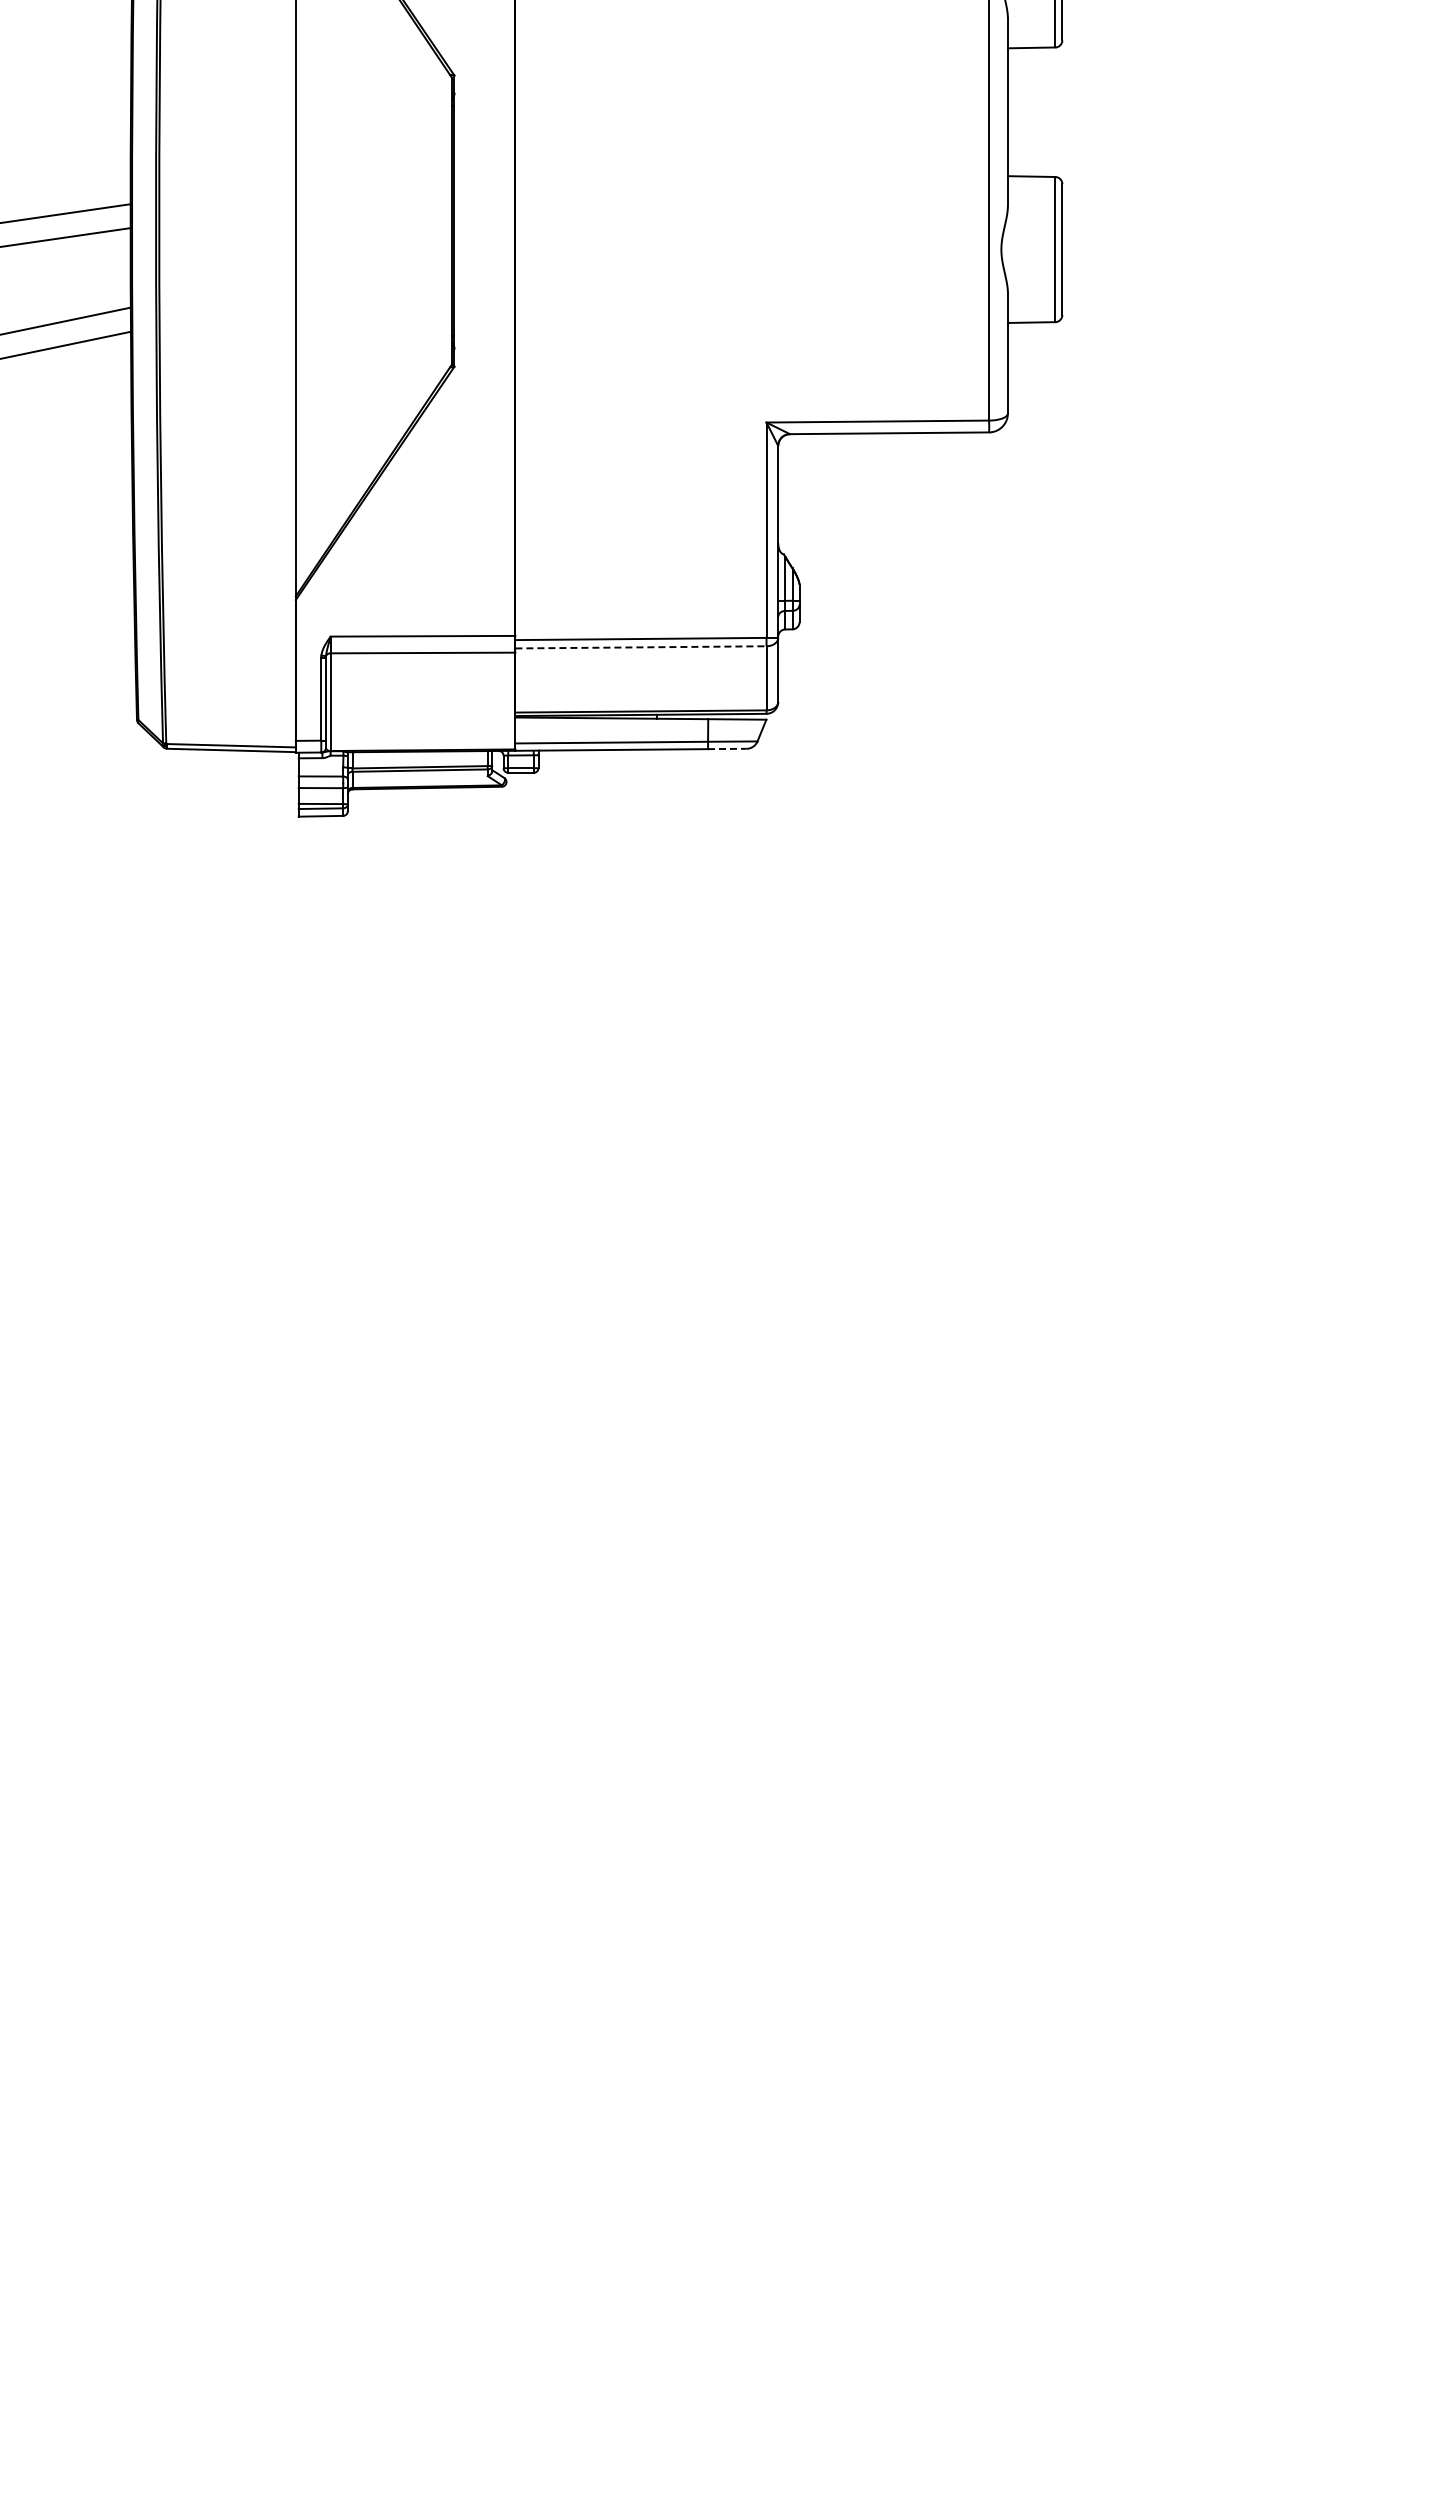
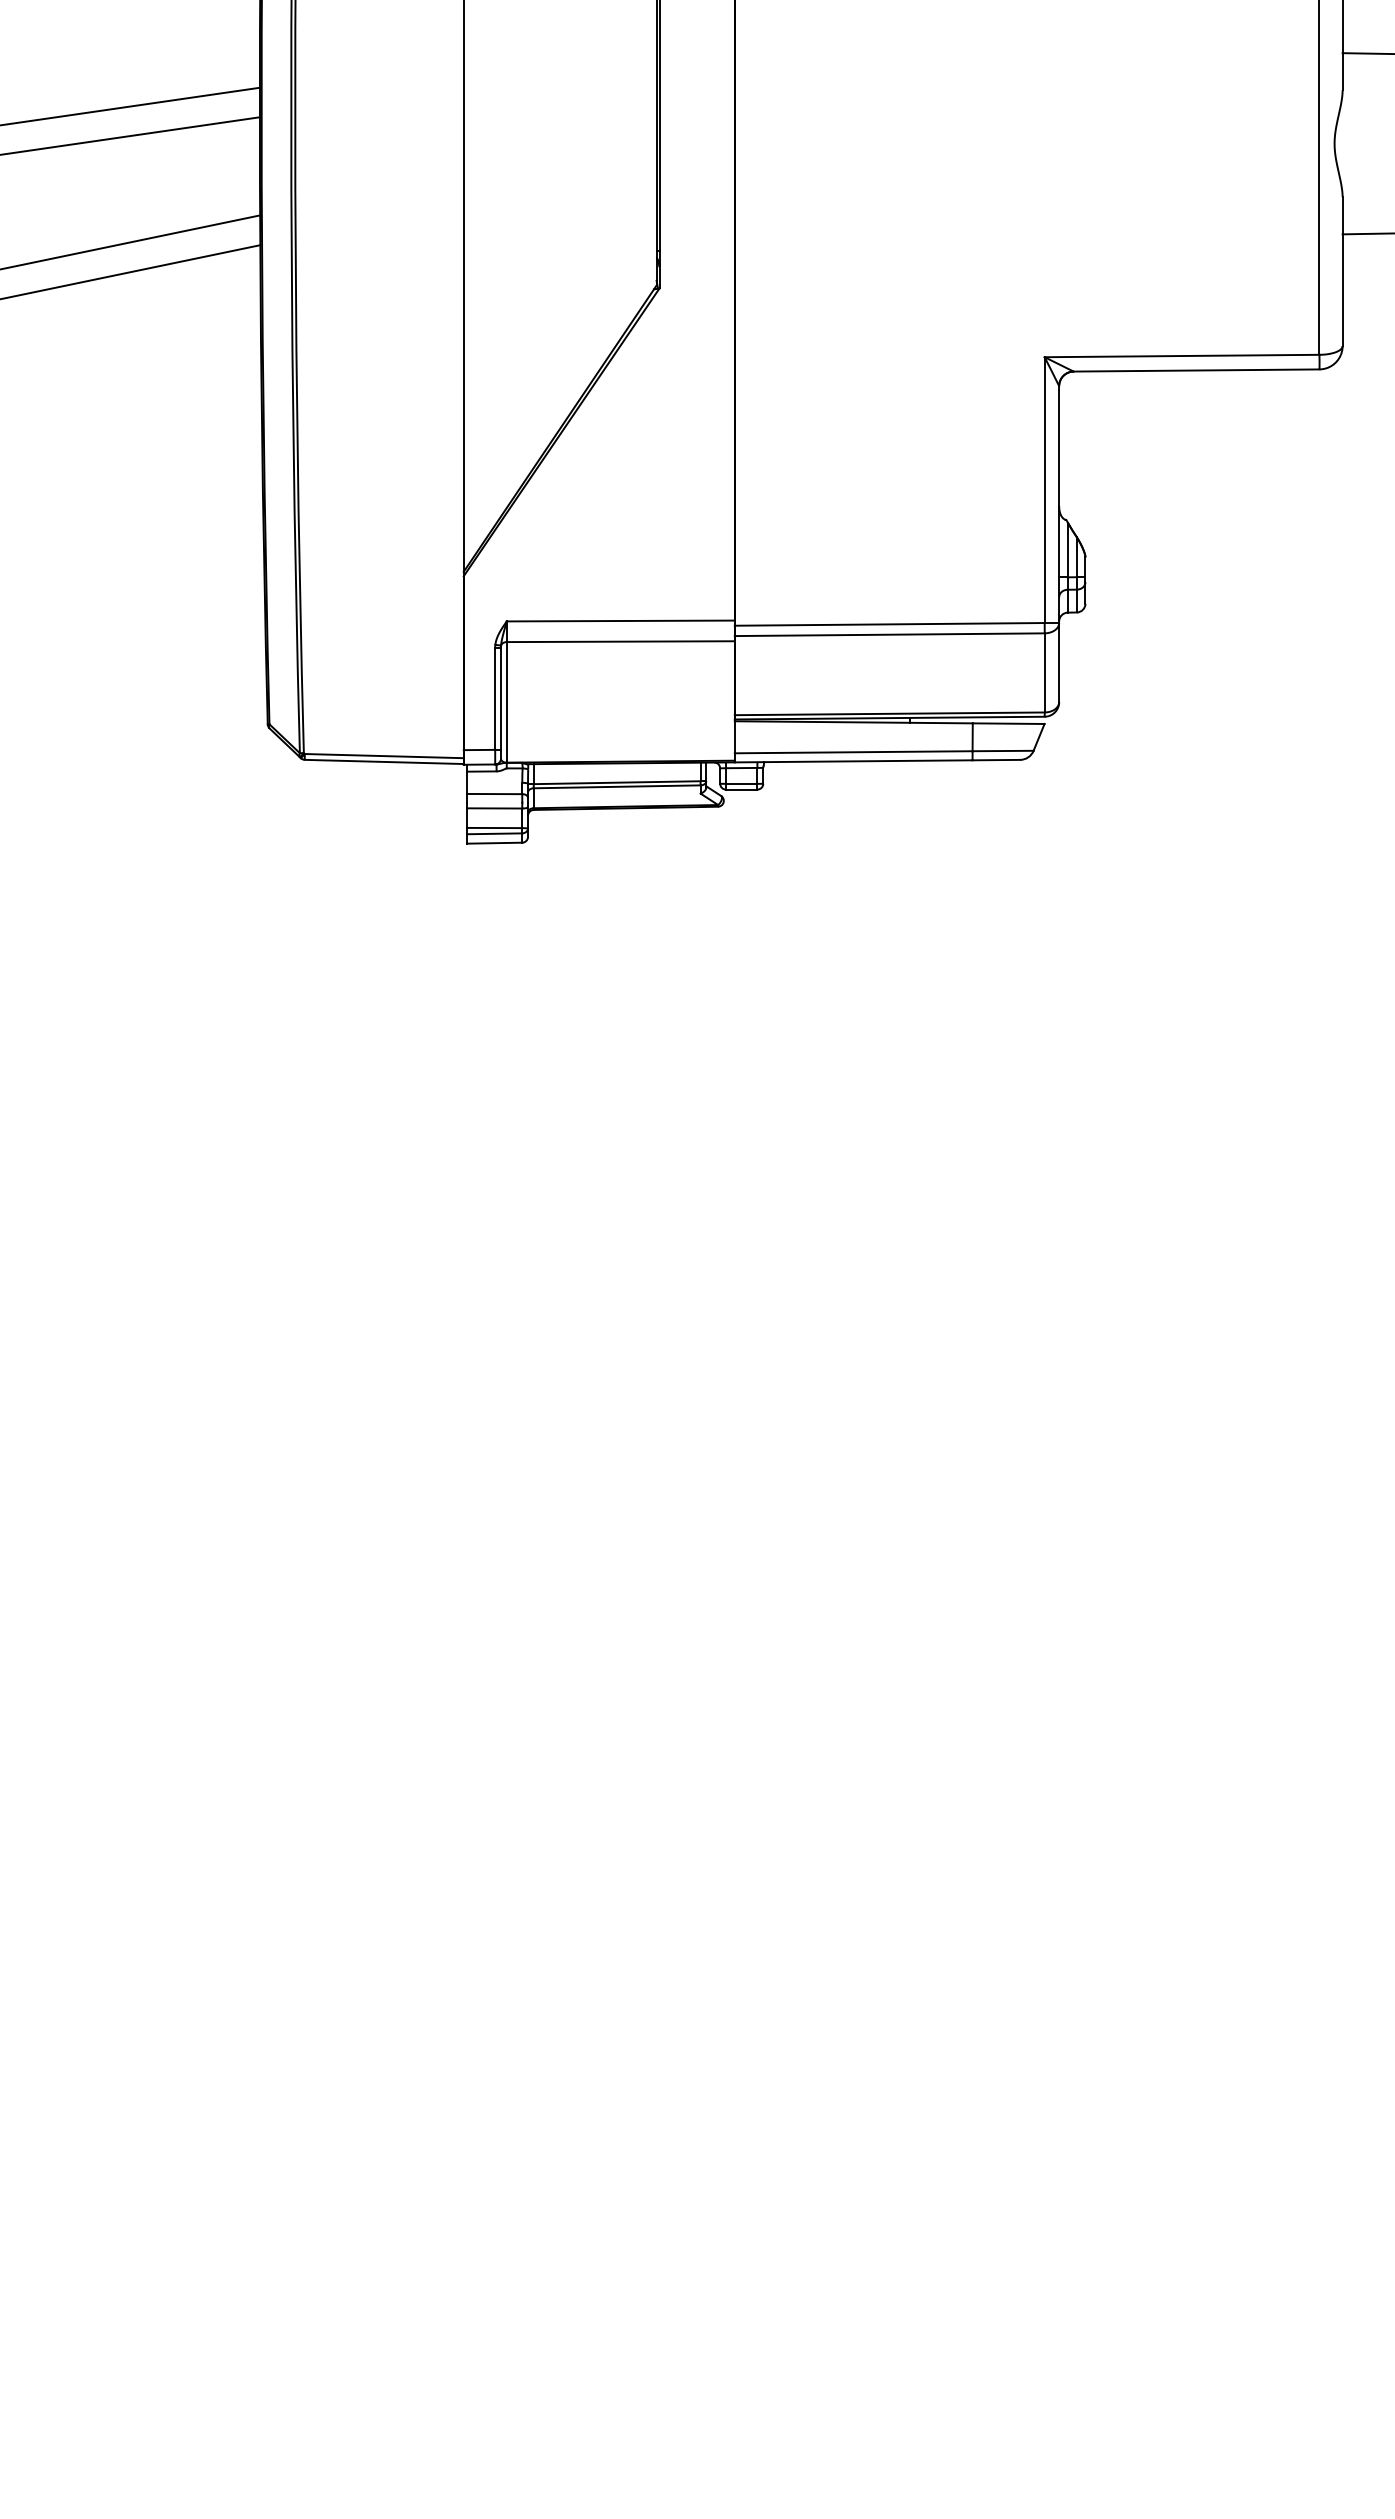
line: (640, 647) -> (889, 634), dashed -> solid
line: (727, 748) -> (996, 759), dashed -> solid

